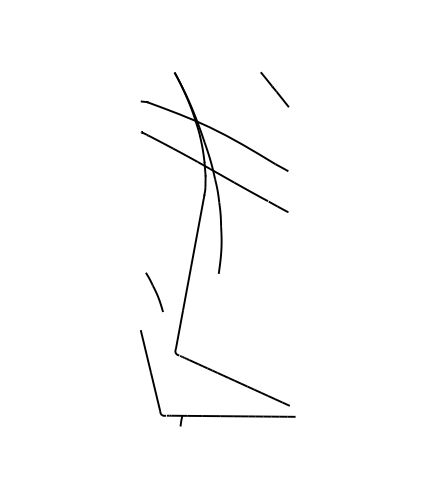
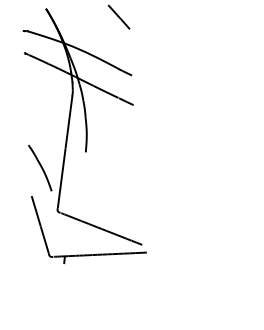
part: (154, 292) -> (40, 168), size x1.67

